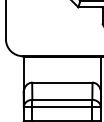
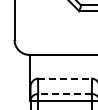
line: (62, 82) -> (65, 78), solid -> dashed
line: (62, 100) -> (65, 94), solid -> dashed

